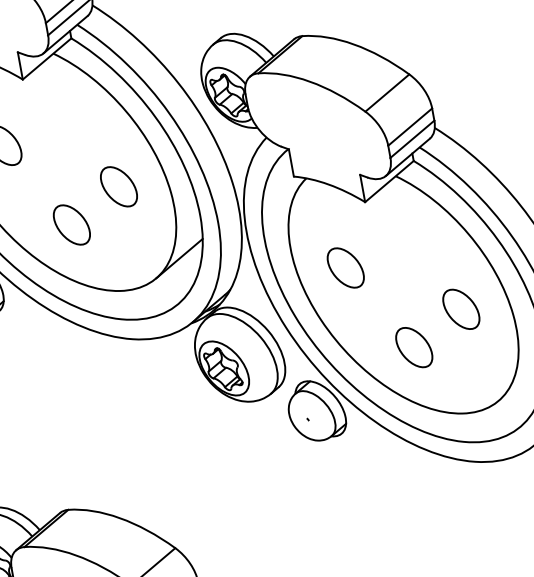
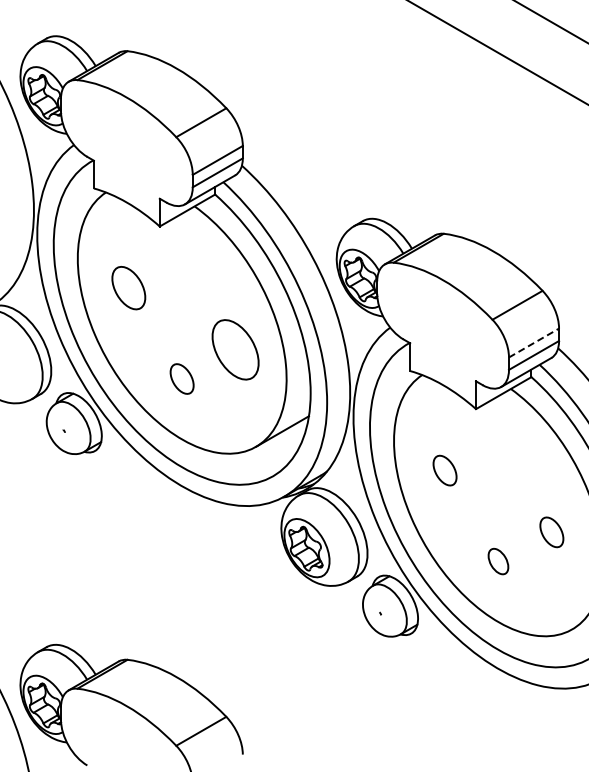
line: (410, 127) -> (534, 343), solid -> dashed
part: (118, 186) -> (235, 349), size x1.4
part: (71, 224) -> (181, 378), size x0.7
part: (345, 267) -> (444, 470), size x0.7
part: (461, 309) -> (551, 532), size x0.7
part: (414, 347) -> (498, 561), size x0.6

